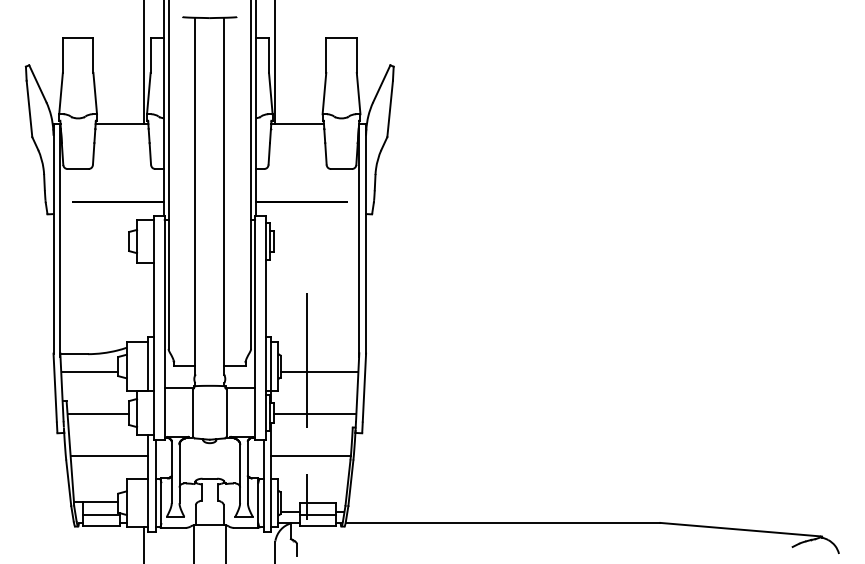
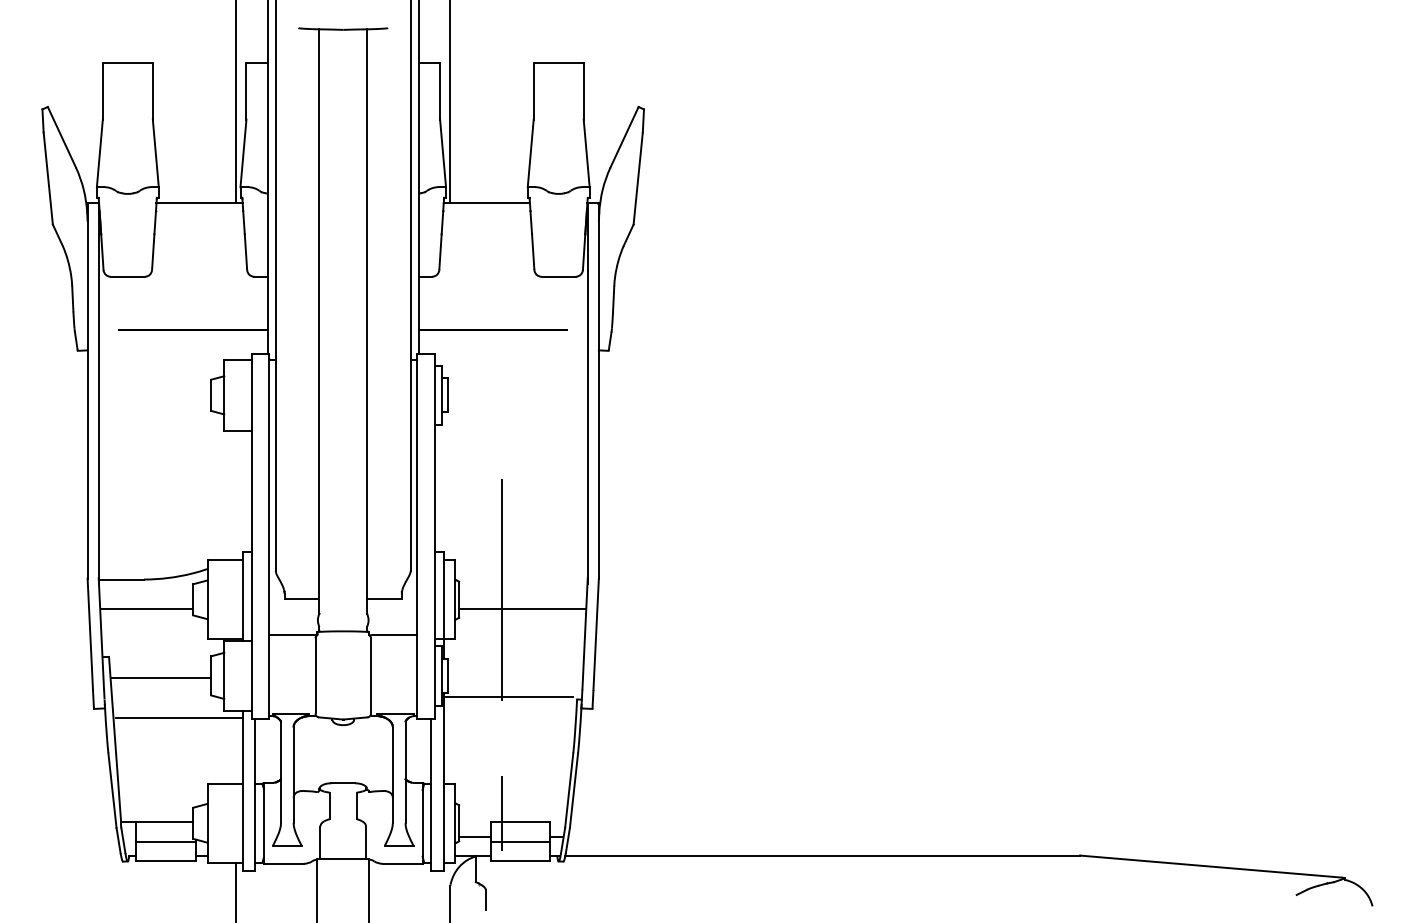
line: (315, 414) -> (516, 678), removed
line: (109, 455) -> (179, 717), moved
line: (310, 455) -> (507, 696), moved

